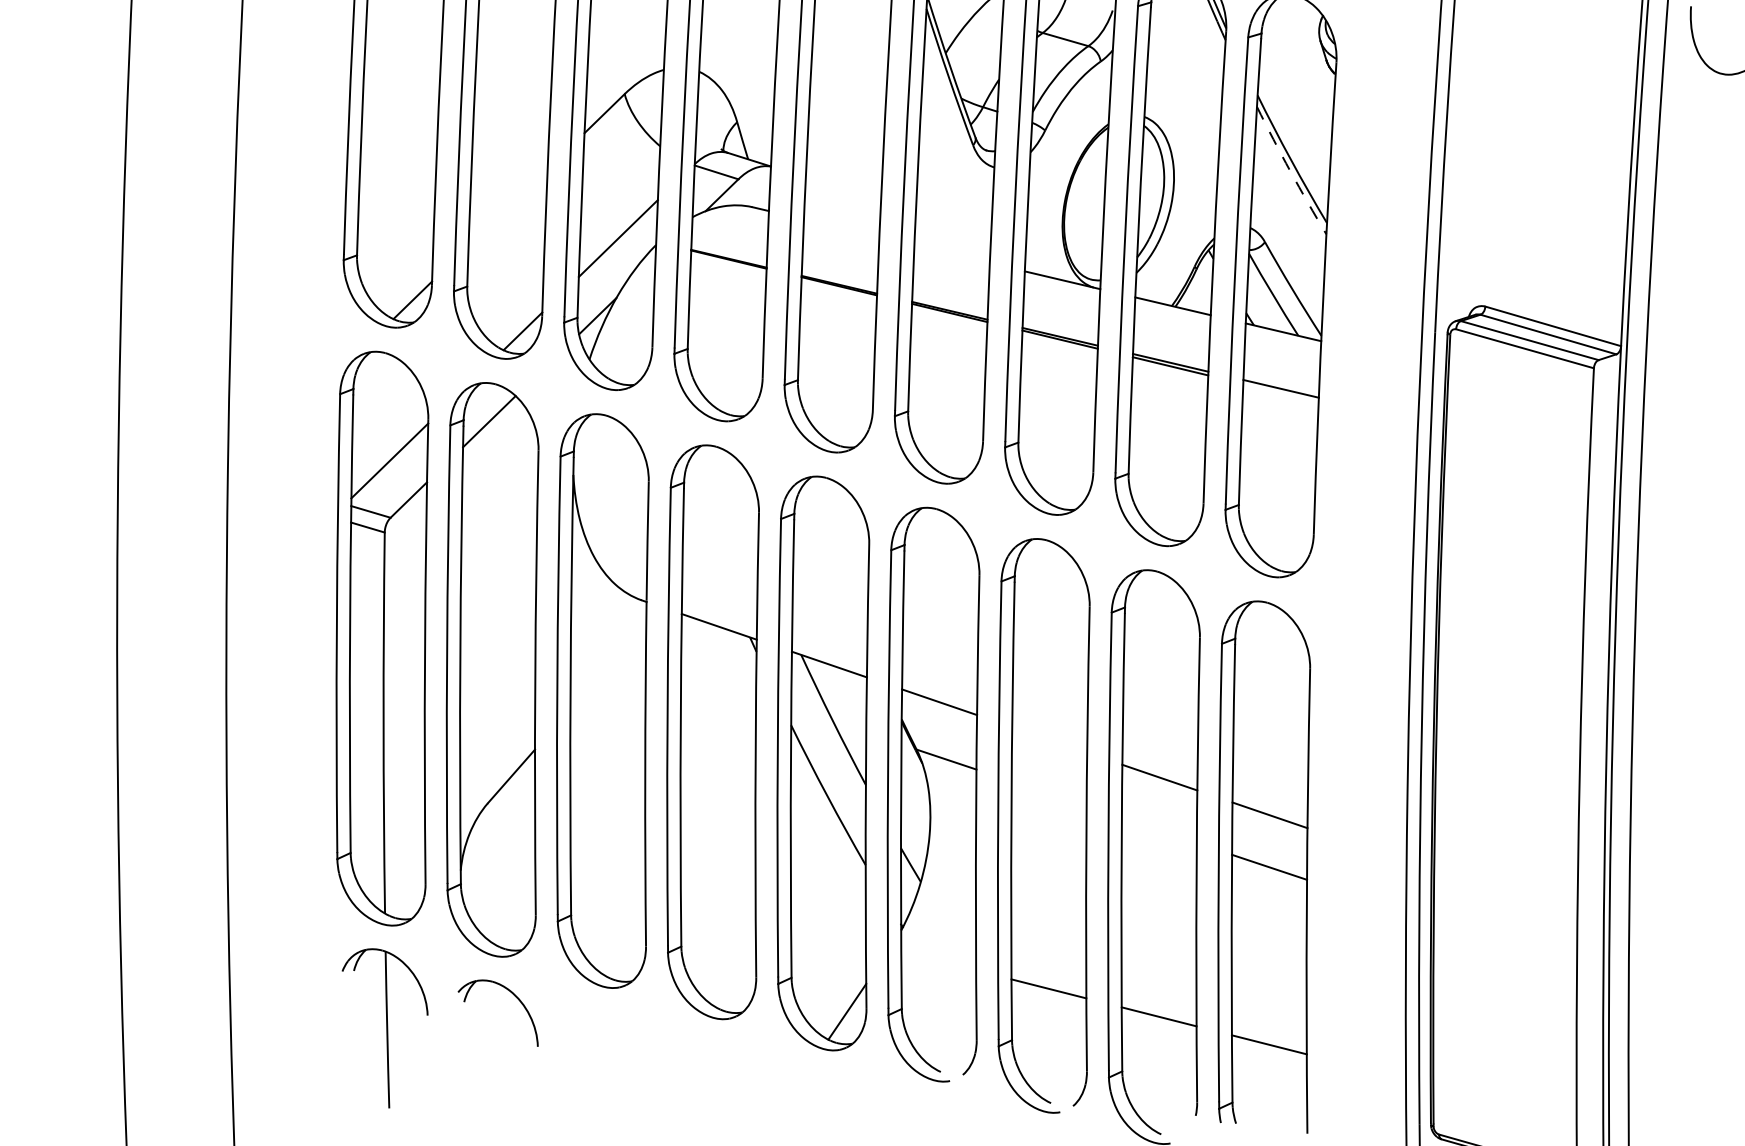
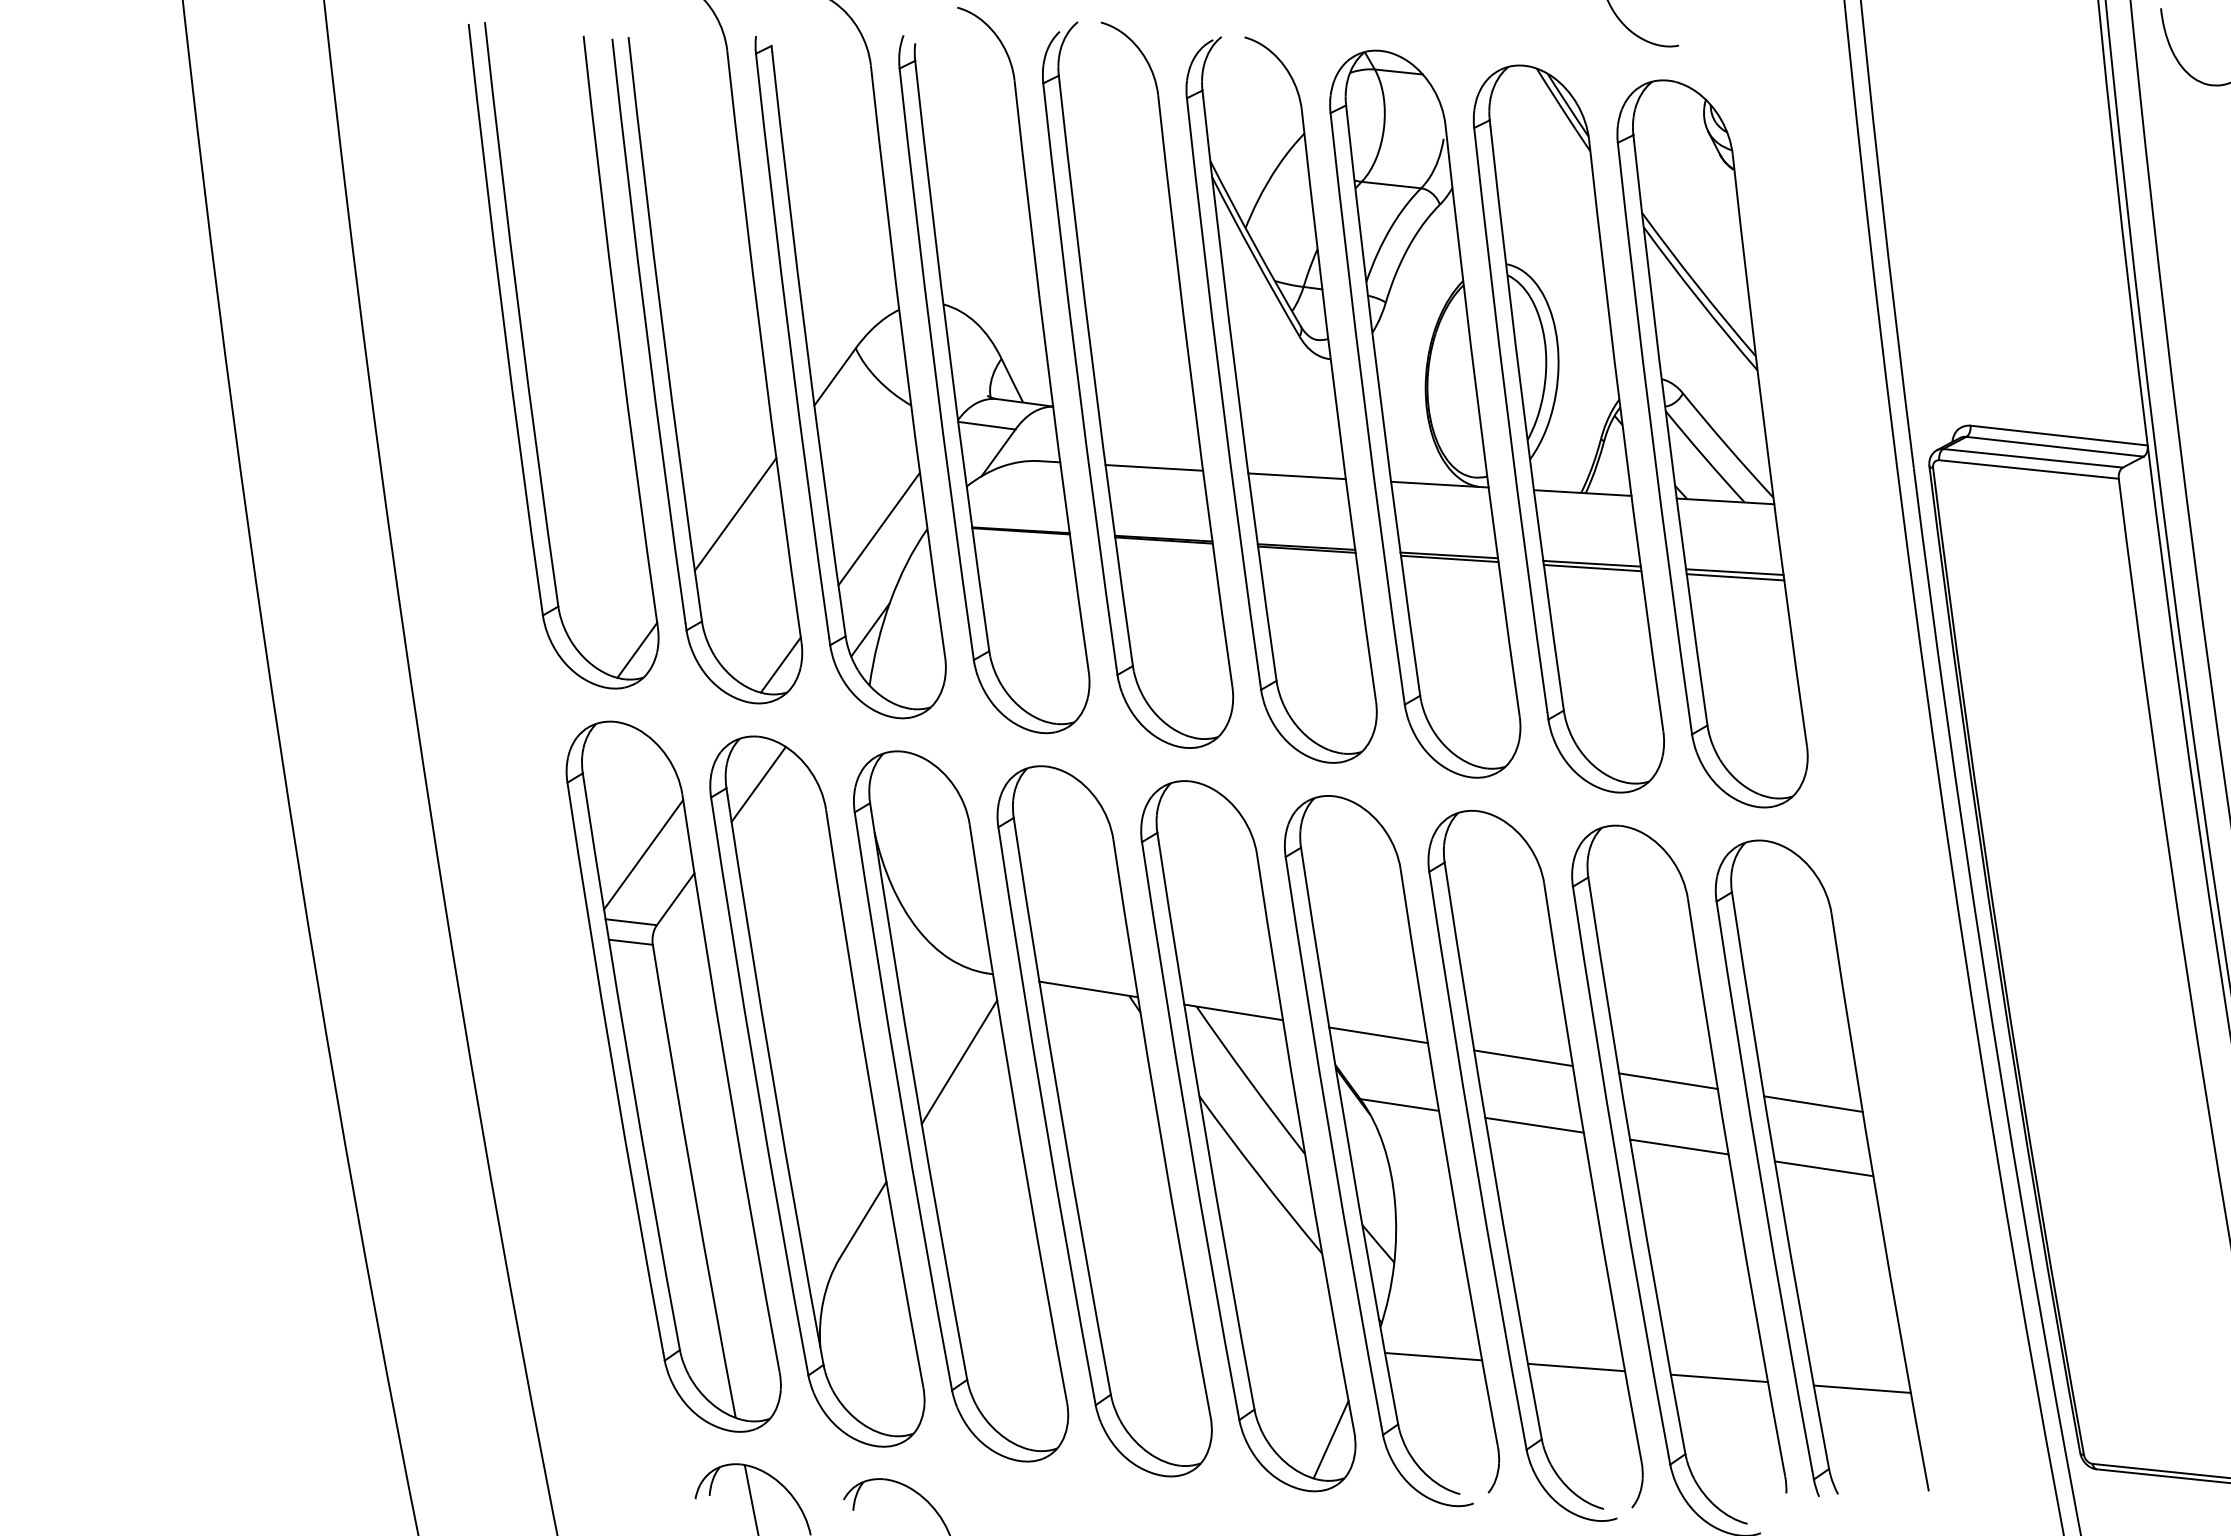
arc: (1290, 170) -> (1699, 299), dashed -> solid
line: (508, 207) -> (735, 514), added
line: (841, 227) -> (1154, 467), added
line: (951, 254) -> (1296, 476), added
line: (1280, 393) -> (1735, 577), added
line: (608, 666) -> (959, 1062), added
line: (1049, 740) -> (1523, 1058), added
line: (1049, 793) -> (1534, 1124), added
line: (1159, 830) -> (1679, 1146), added
line: (938, 960) -> (1433, 1356), added

